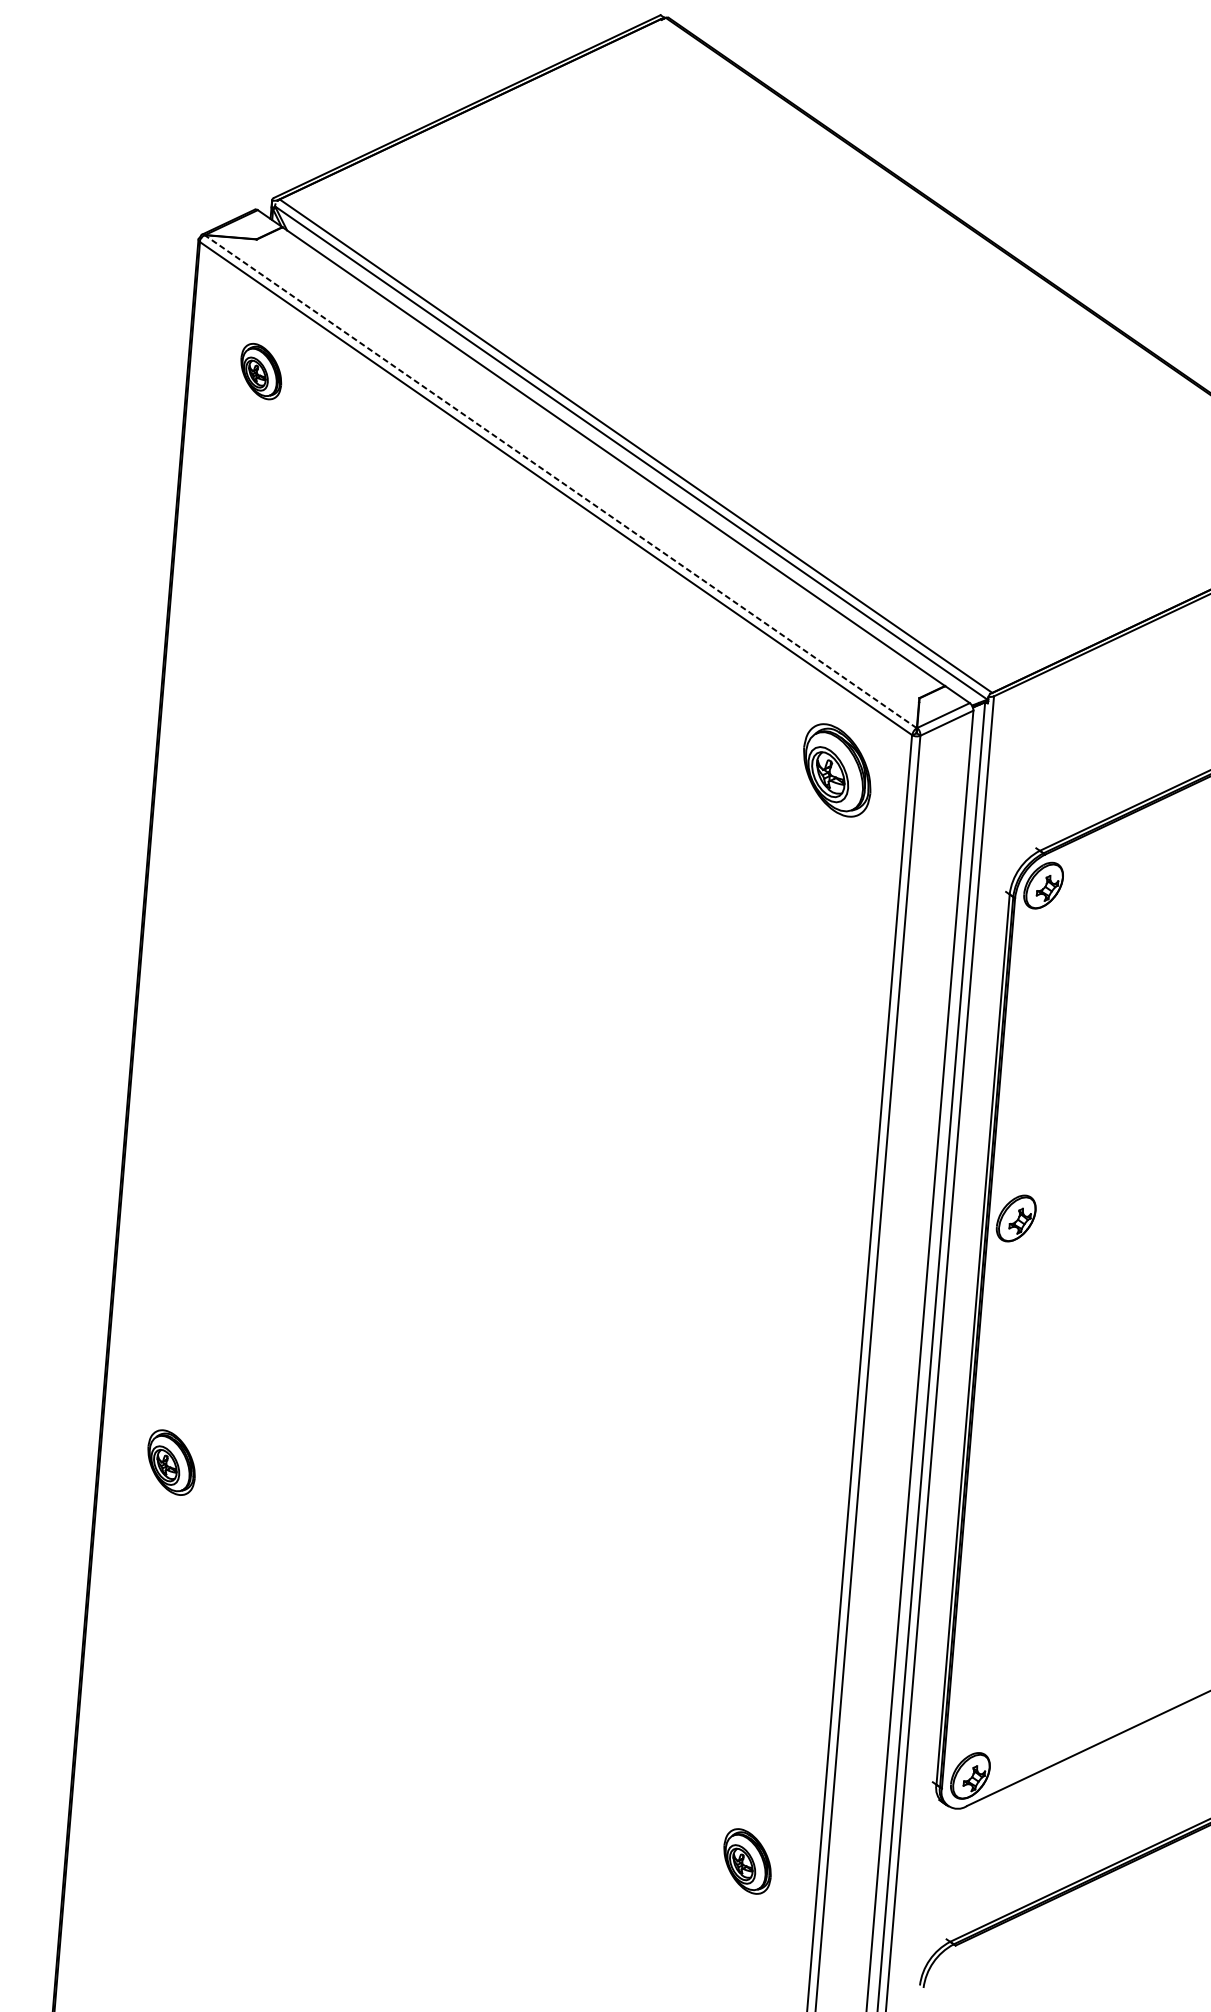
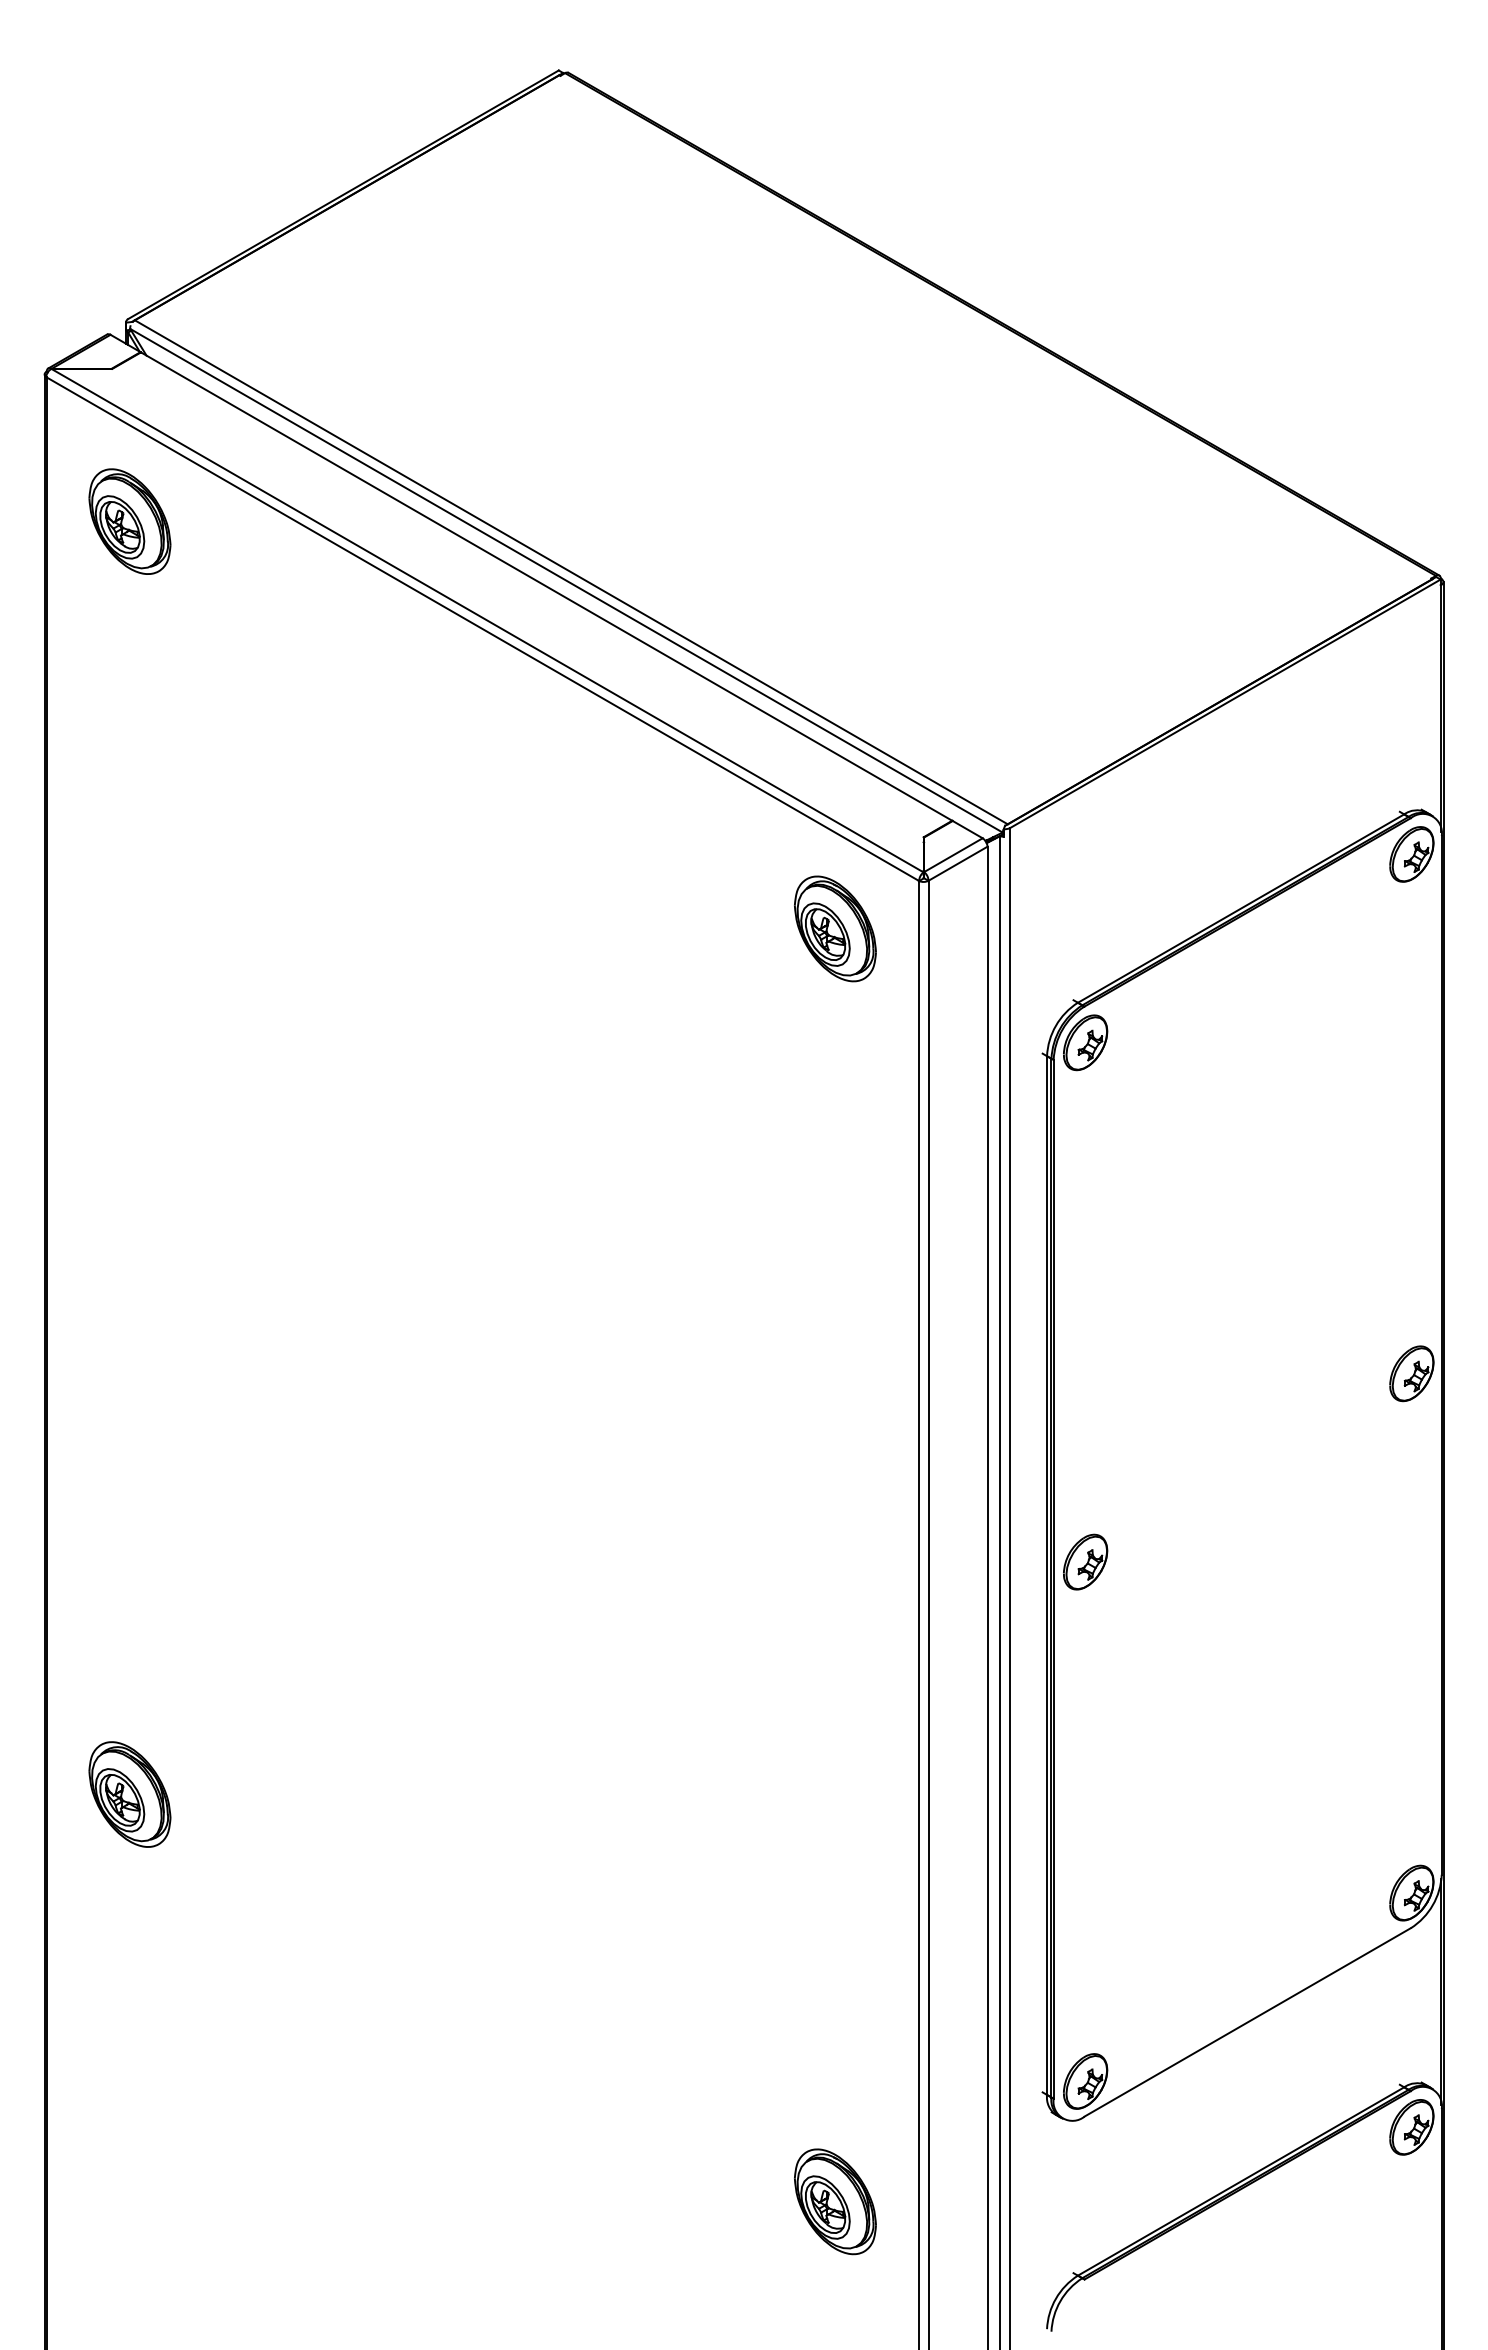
part: (260, 371) -> (129, 521), size x1.67
line: (560, 481) -> (487, 620), dashed -> solid
part: (1016, 1217) -> (1085, 1561), moved
part: (171, 1462) -> (129, 1794), size x1.43
part: (747, 1861) -> (835, 2201), size x1.43

